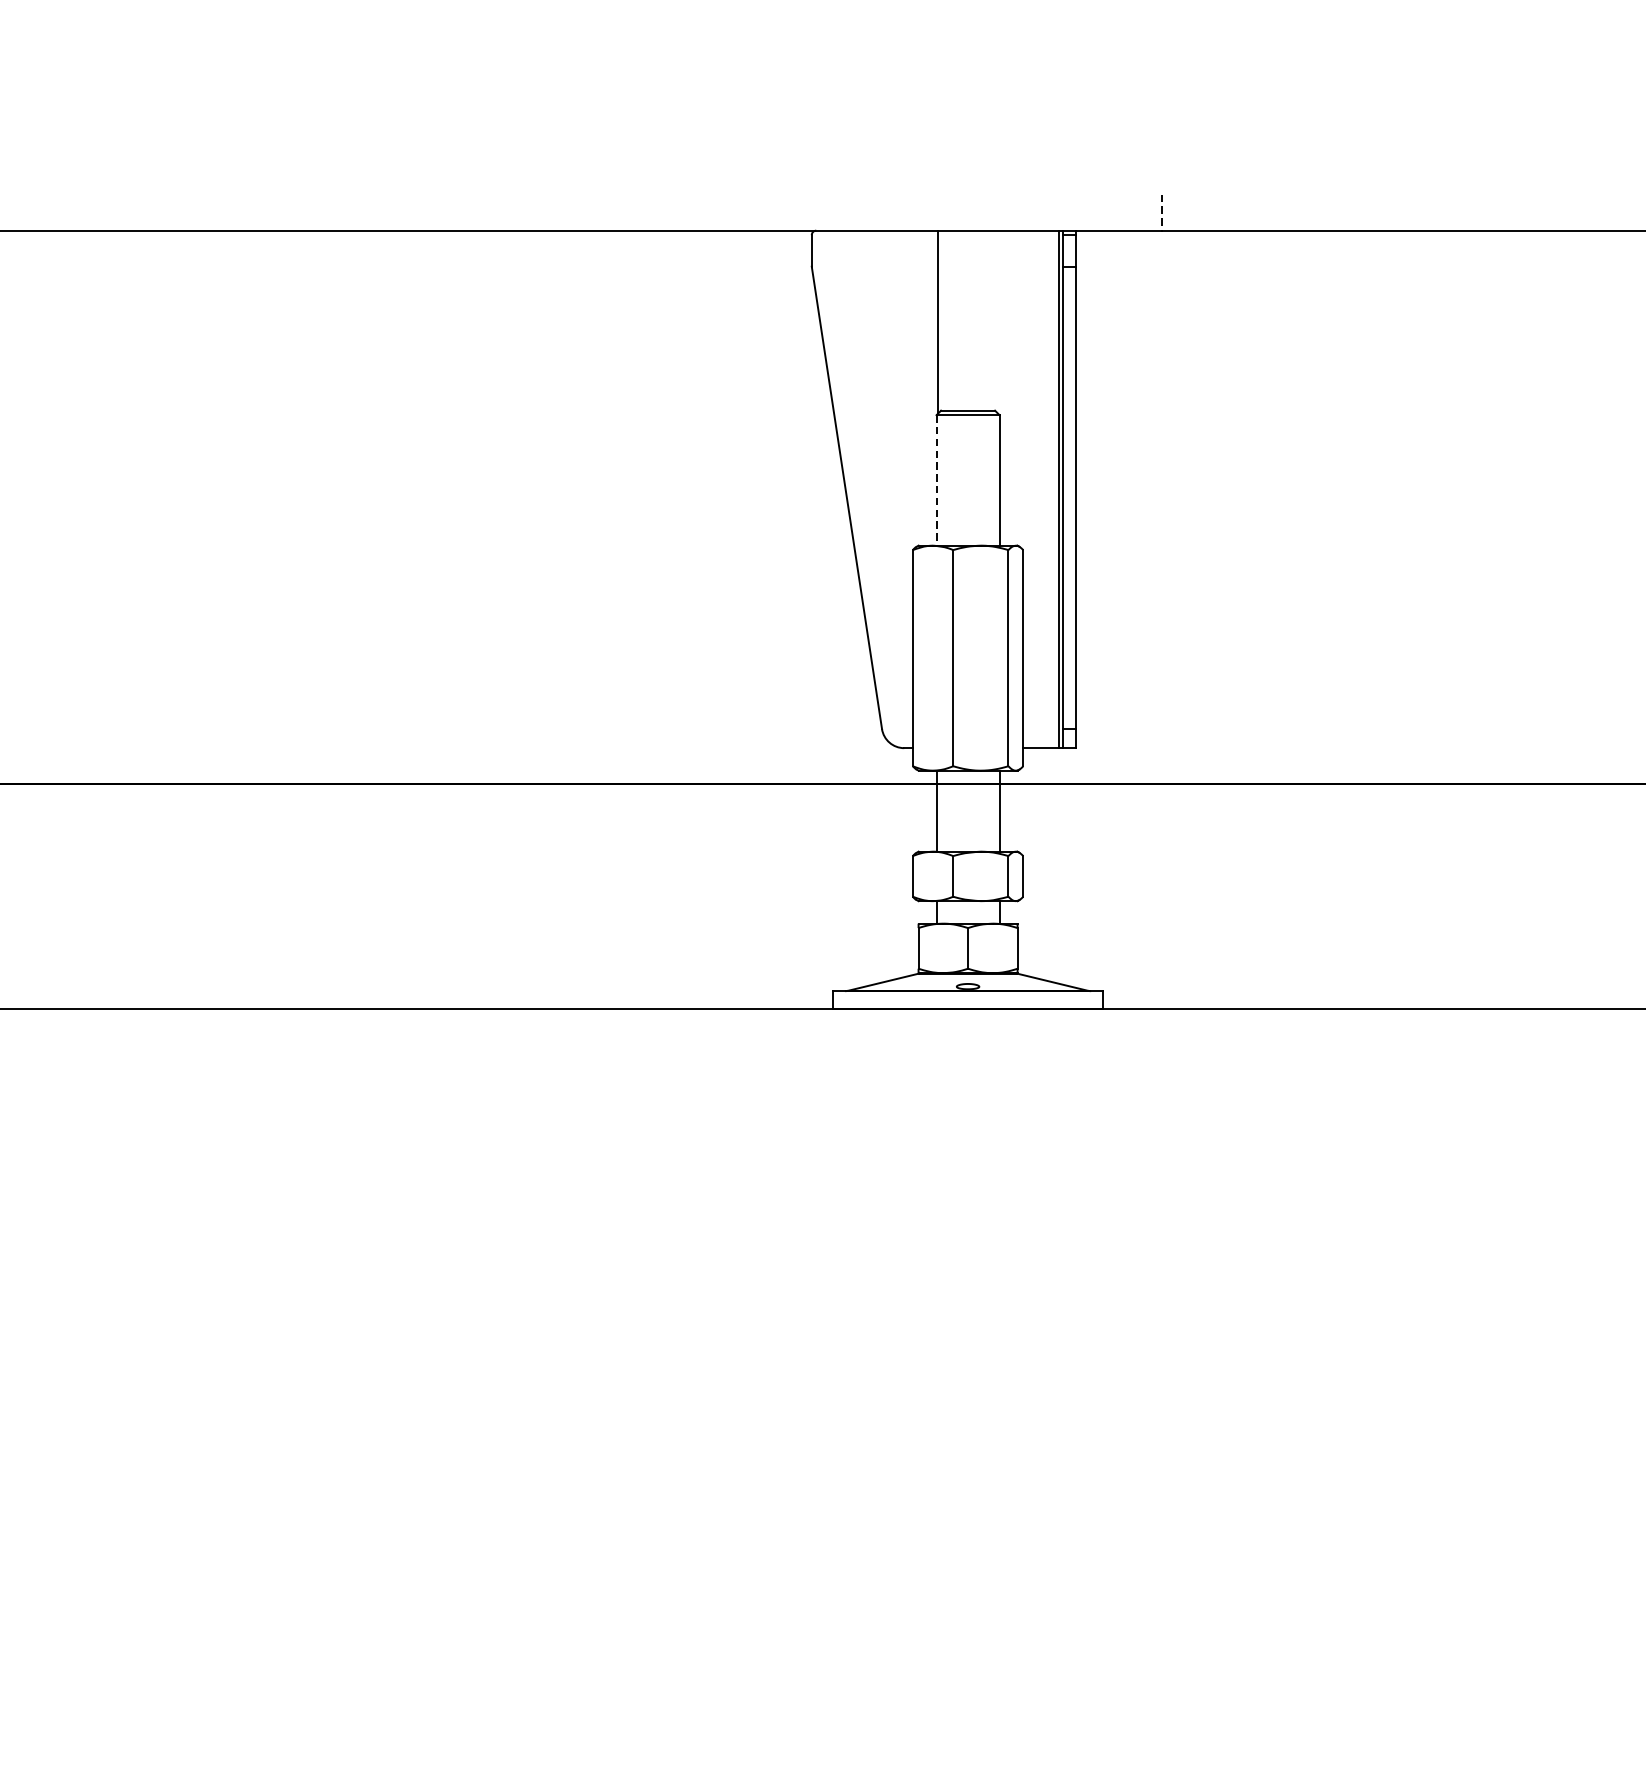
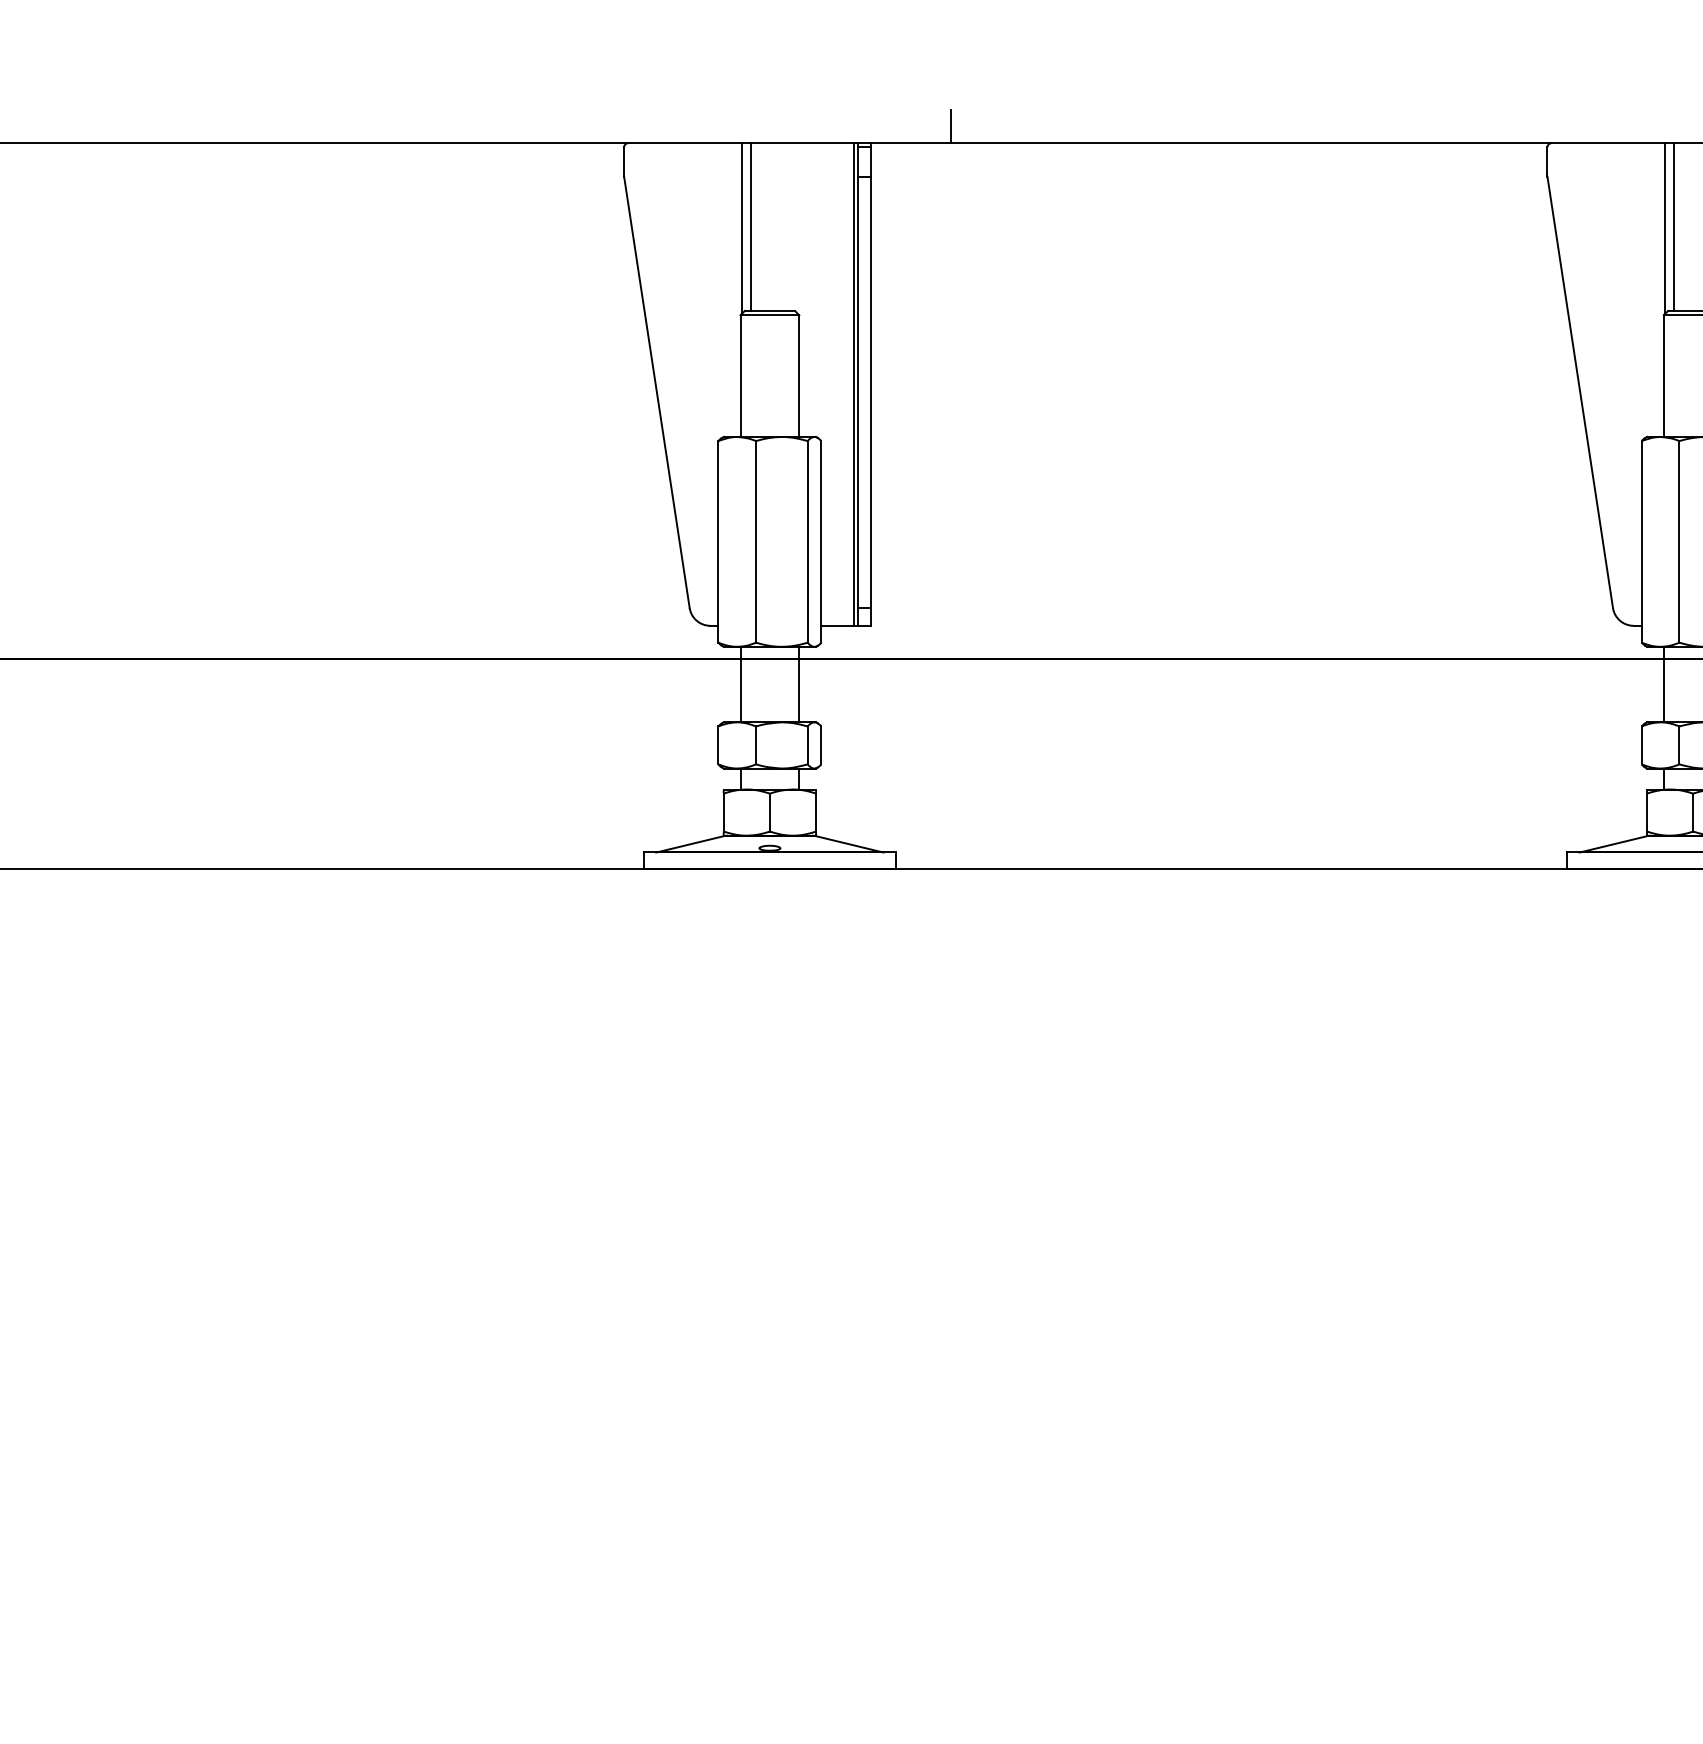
line: (1161, 212) -> (950, 126), dashed -> solid
line: (947, 321) -> (750, 227), added
line: (936, 480) -> (740, 376), dashed -> solid

